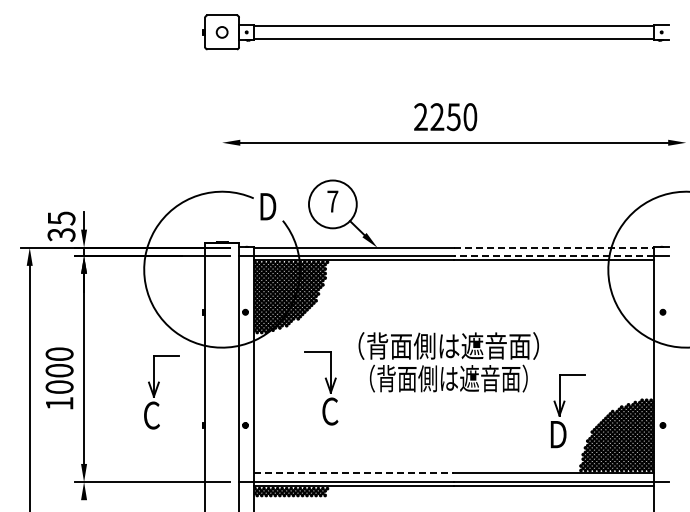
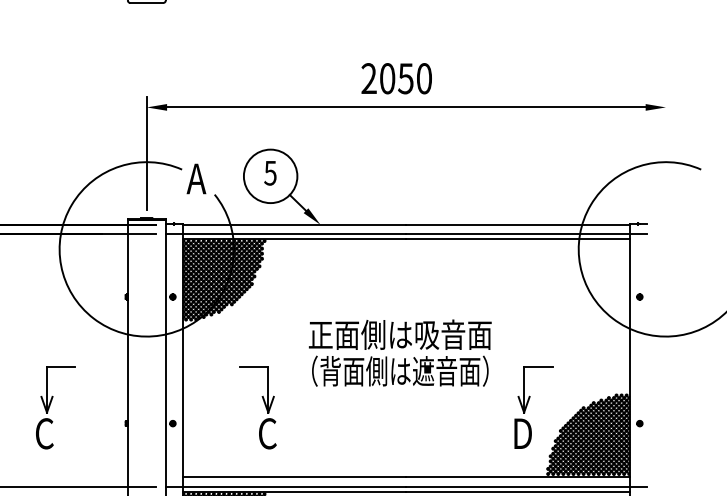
text: (437, 117) -> (387, 79), 2250 -> 2050
line: (222, 183) -> (147, 152), added
text: (332, 201) -> (270, 173), 7 -> 5
text: (267, 206) -> (197, 178), D -> A
line: (554, 247) -> (518, 224), dashed -> solid
line: (554, 255) -> (518, 233), dashed -> solid
text: (448, 345) -> (399, 334), （背面側は遮音面） -> 正面側は吸音面
part: (327, 386) -> (264, 405), moved
part: (161, 392) -> (55, 407), moved
line: (354, 472) -> (294, 476), dashed -> solid

